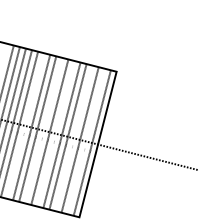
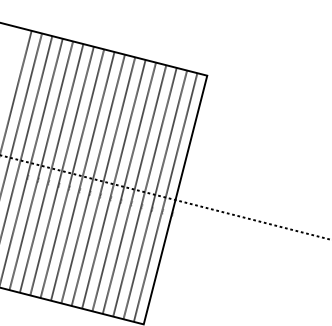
line: (25, 125) -> (51, 167), added
line: (43, 130) -> (82, 176), added
line: (55, 133) -> (102, 181), added
line: (73, 138) -> (133, 189), added
line: (85, 141) -> (154, 194), added

